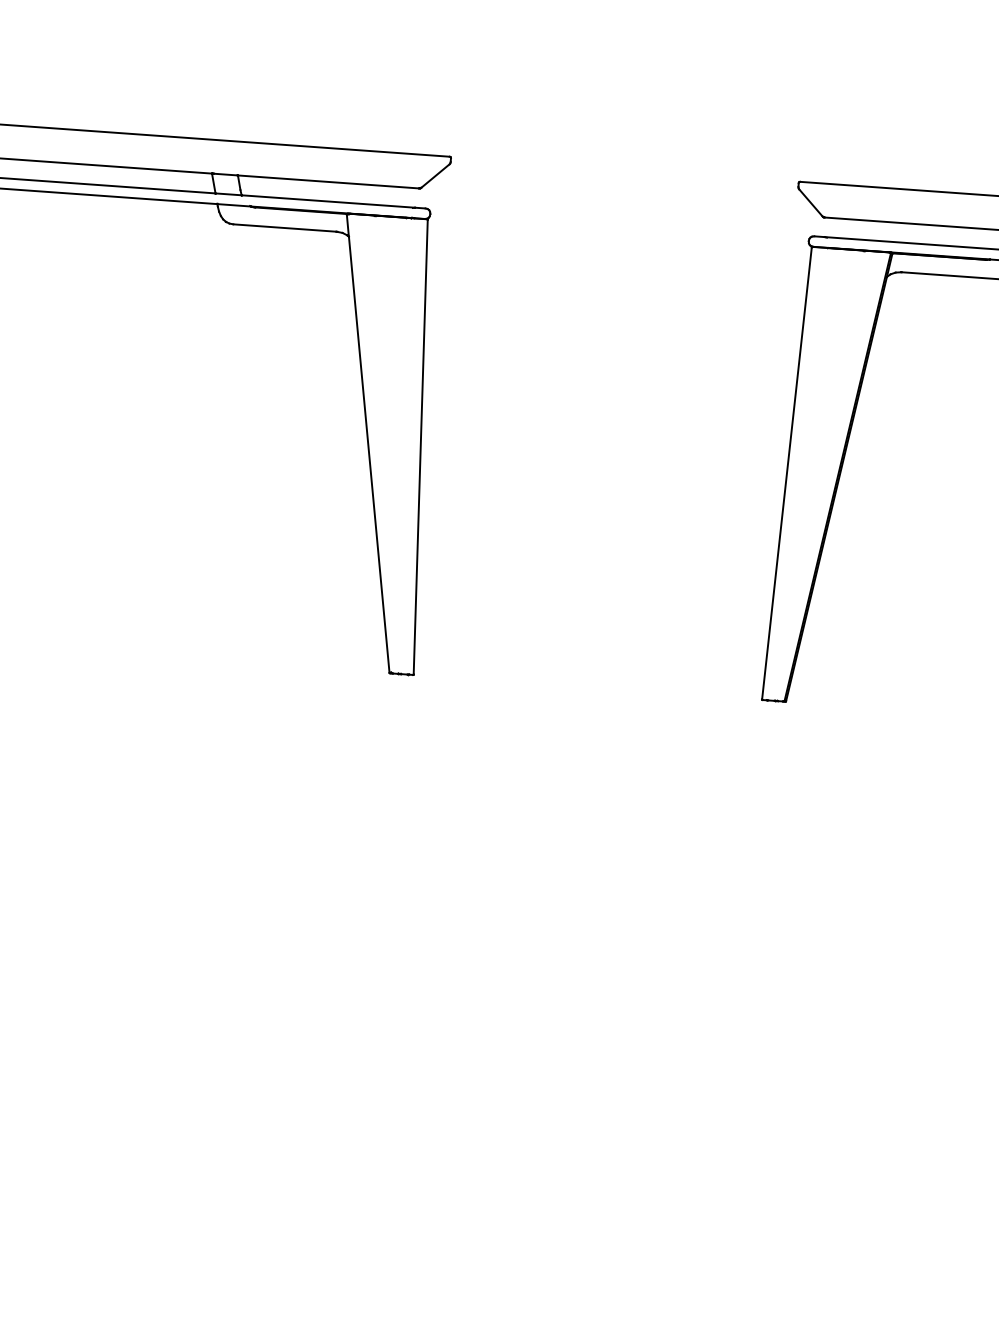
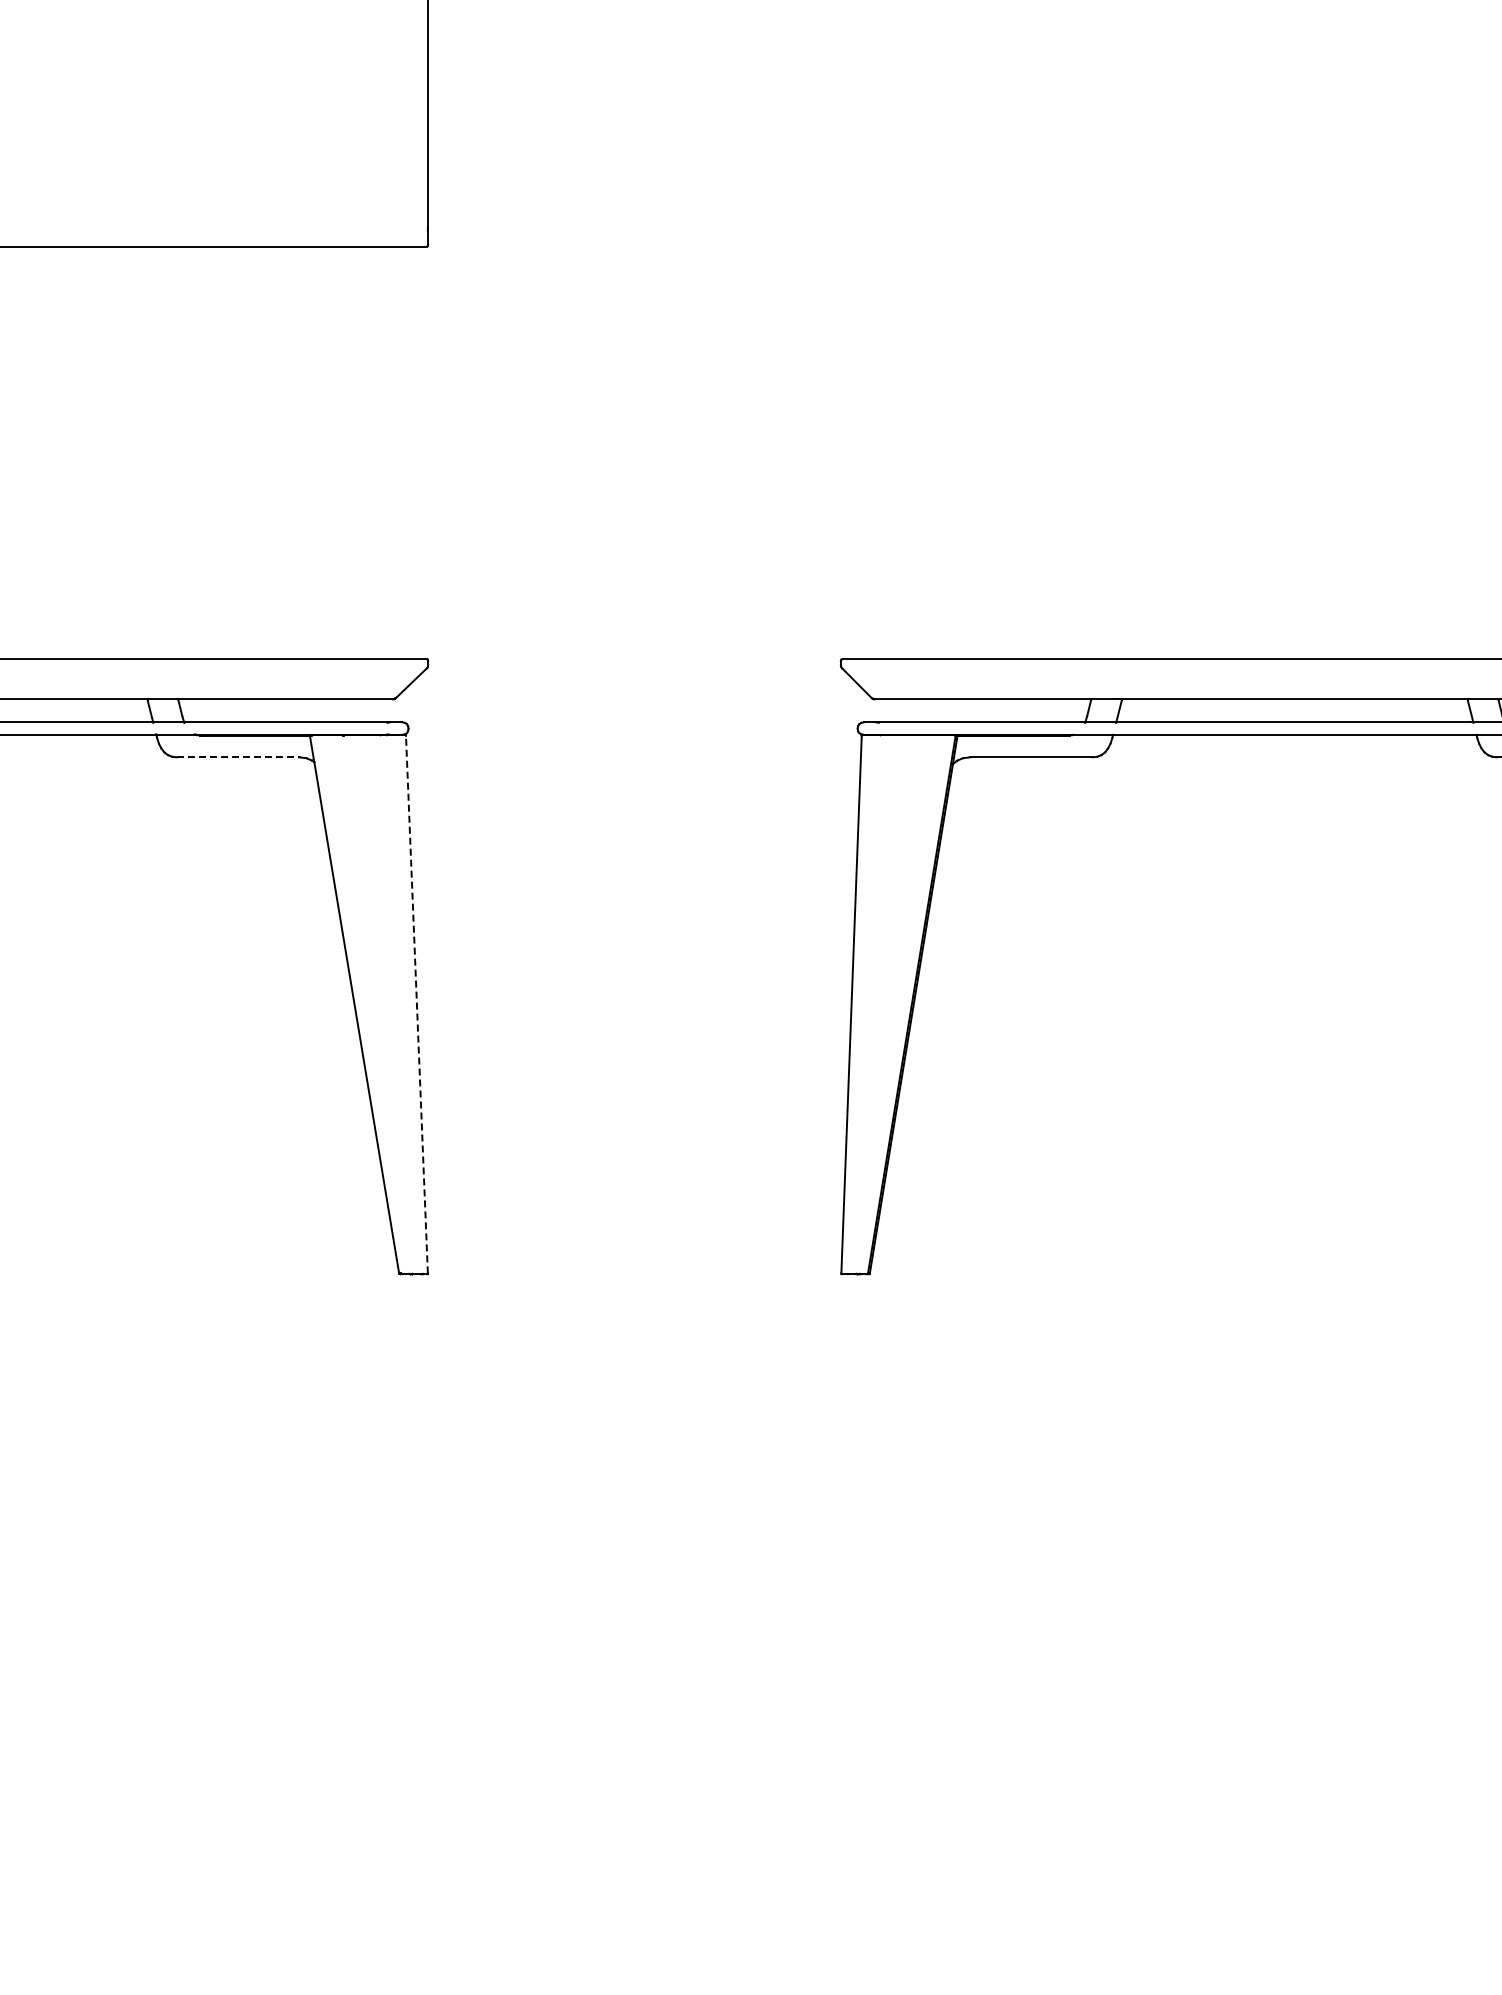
line: (285, 228) -> (238, 757), solid -> dashed
line: (420, 447) -> (416, 1004), solid -> dashed

